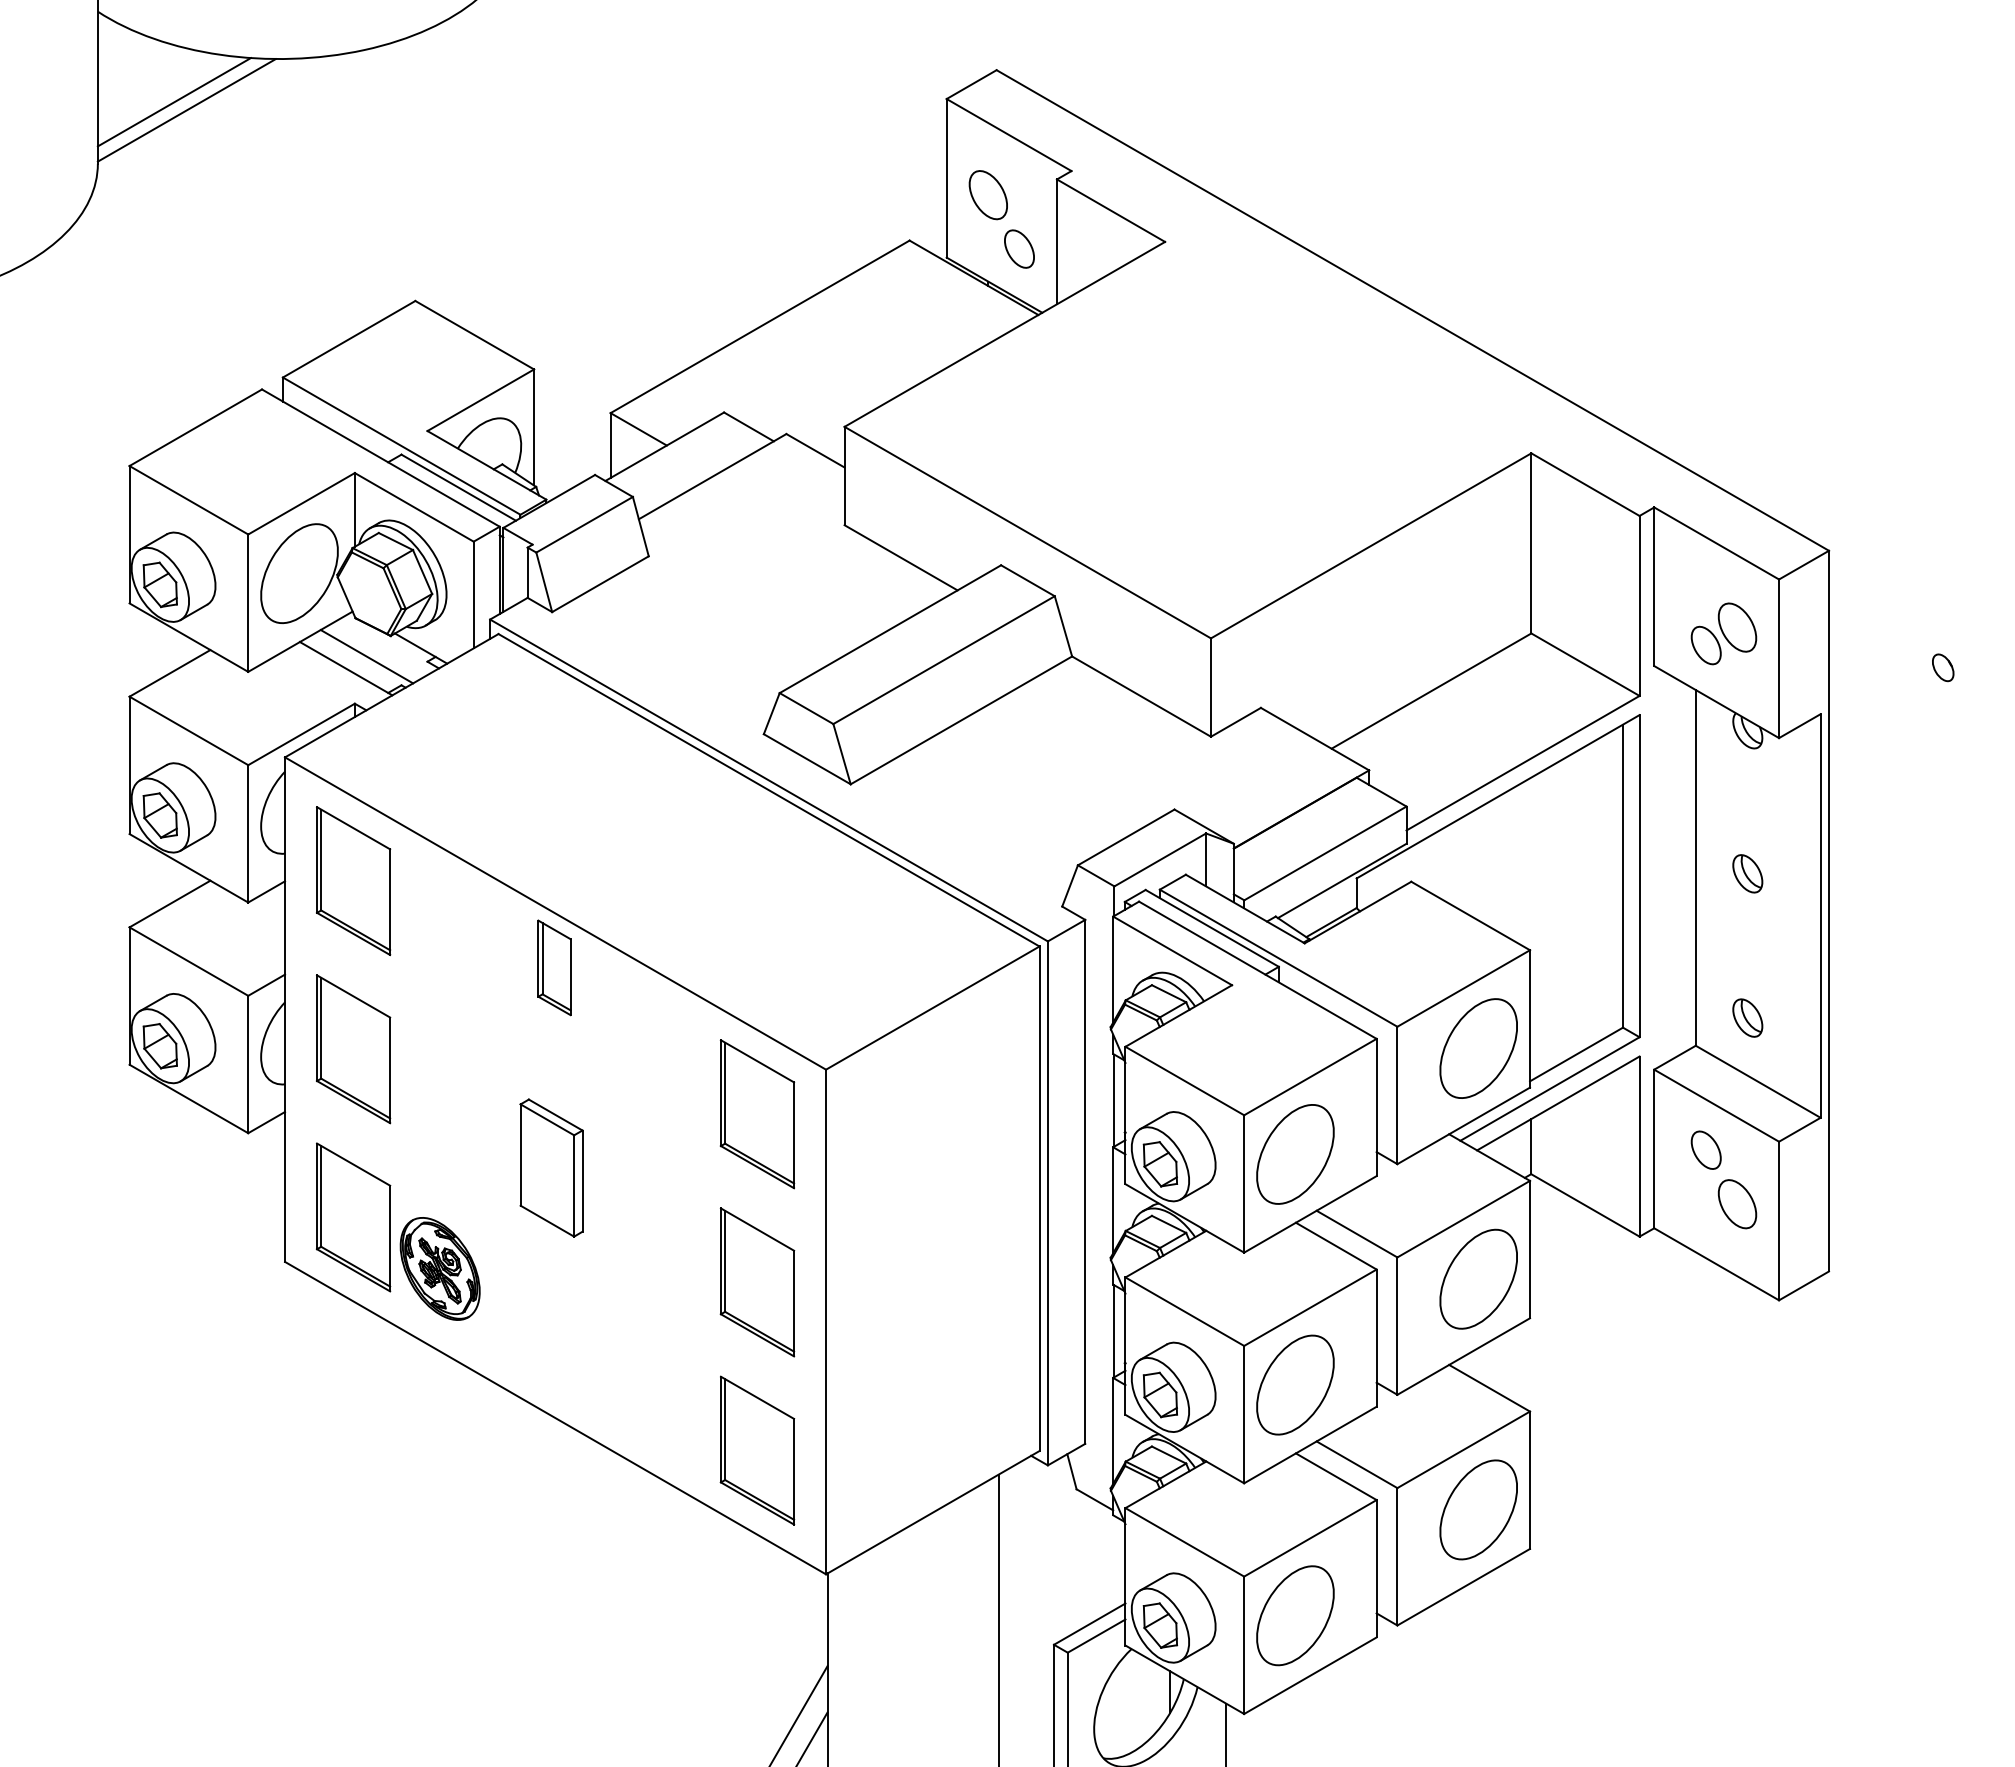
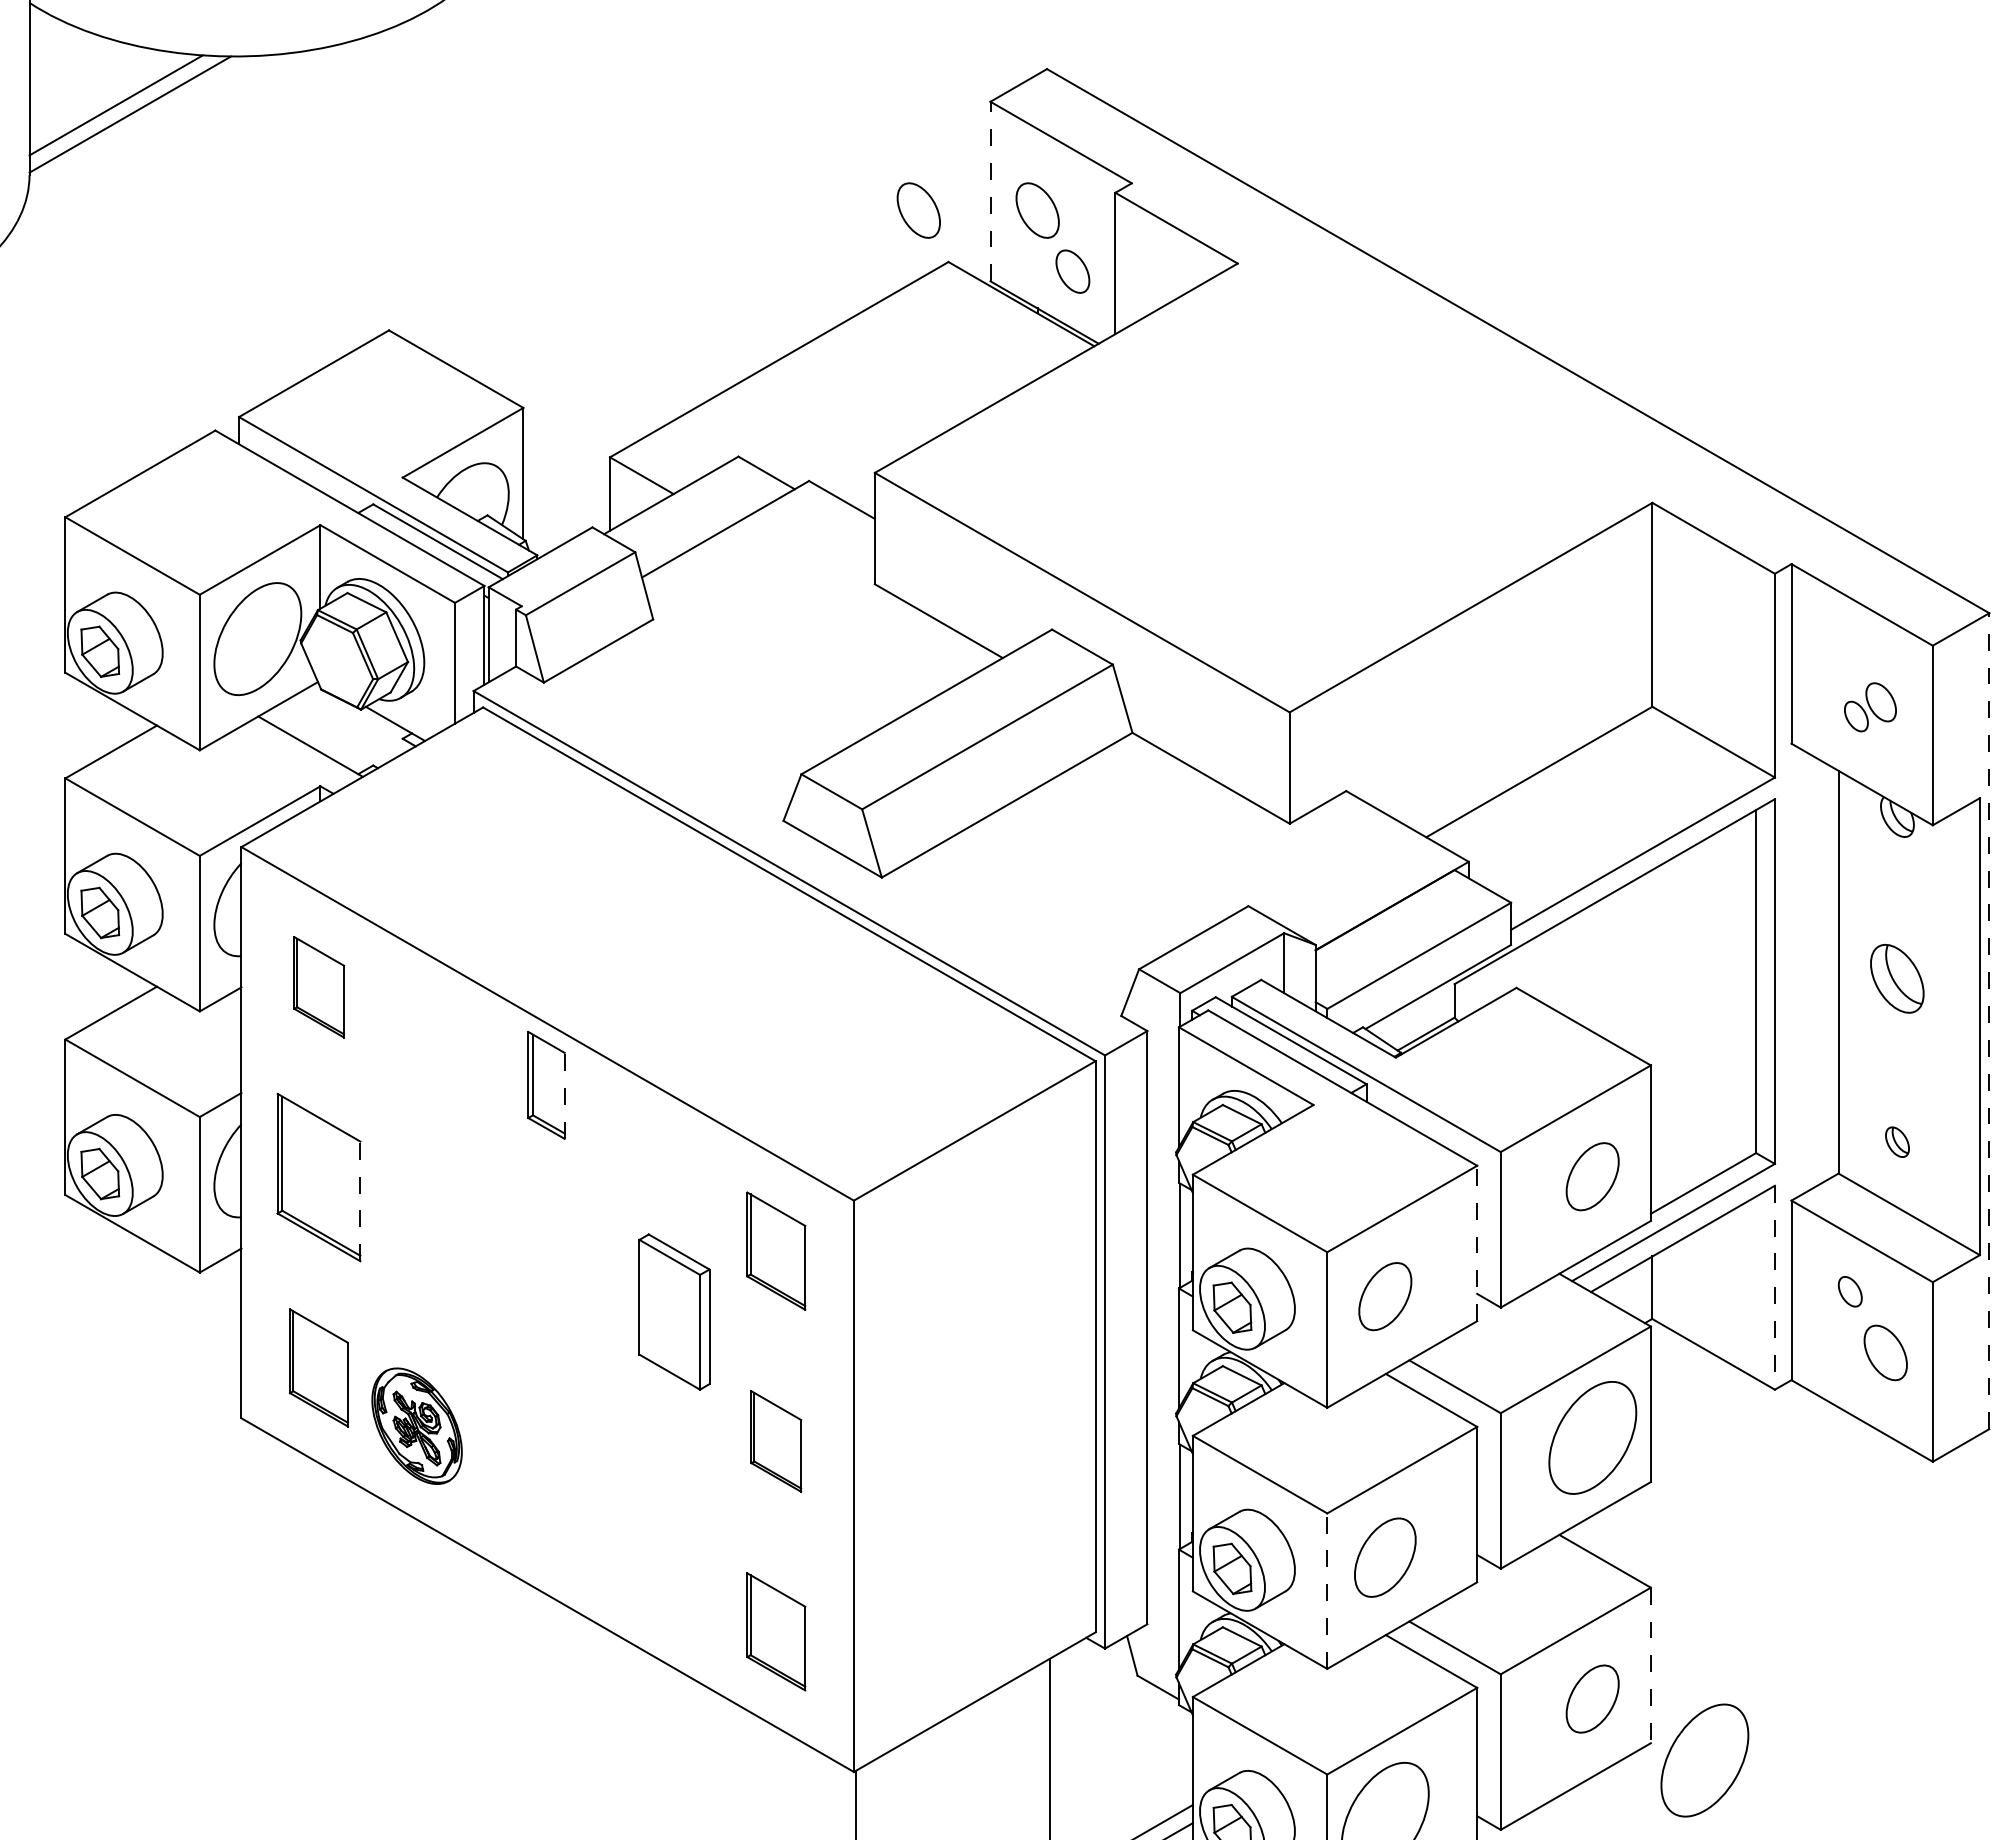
line: (946, 177) -> (990, 190), solid -> dashed
part: (882, 195) -> (917, 210), added
part: (1723, 633) -> (1869, 706), size x0.7
line: (366, 656) -> (333, 732), removed
part: (1747, 873) -> (1897, 978), size x1.6
part: (353, 881) -> (318, 987), size x0.6
line: (1829, 910) -> (1989, 1020), solid -> dashed
line: (570, 977) -> (564, 1096), solid -> dashed
part: (1747, 1017) -> (1897, 1141), size x0.7
part: (1478, 1048) -> (1592, 1176), size x0.6
line: (390, 1070) -> (360, 1201), solid -> dashed
line: (1376, 1107) -> (1477, 1243), solid -> dashed
part: (757, 1114) -> (776, 1251), size x0.7
line: (1639, 1147) -> (1774, 1288), solid -> dashed
part: (1705, 1149) -> (1849, 1291), size x0.7
part: (1295, 1154) -> (1385, 1296), size x0.6
part: (551, 1167) -> (674, 1311), moved
part: (353, 1217) -> (318, 1367), size x0.7
part: (757, 1282) -> (776, 1441), size x0.6
part: (1295, 1384) -> (1385, 1557), size x0.7
line: (1244, 1414) -> (1327, 1591), solid -> dashed
part: (757, 1450) -> (776, 1631), size x0.7
line: (1530, 1480) -> (1651, 1665), solid -> dashed
part: (1478, 1509) -> (1592, 1698), size x0.6
part: (1577, 1563) -> (1704, 1759), added

